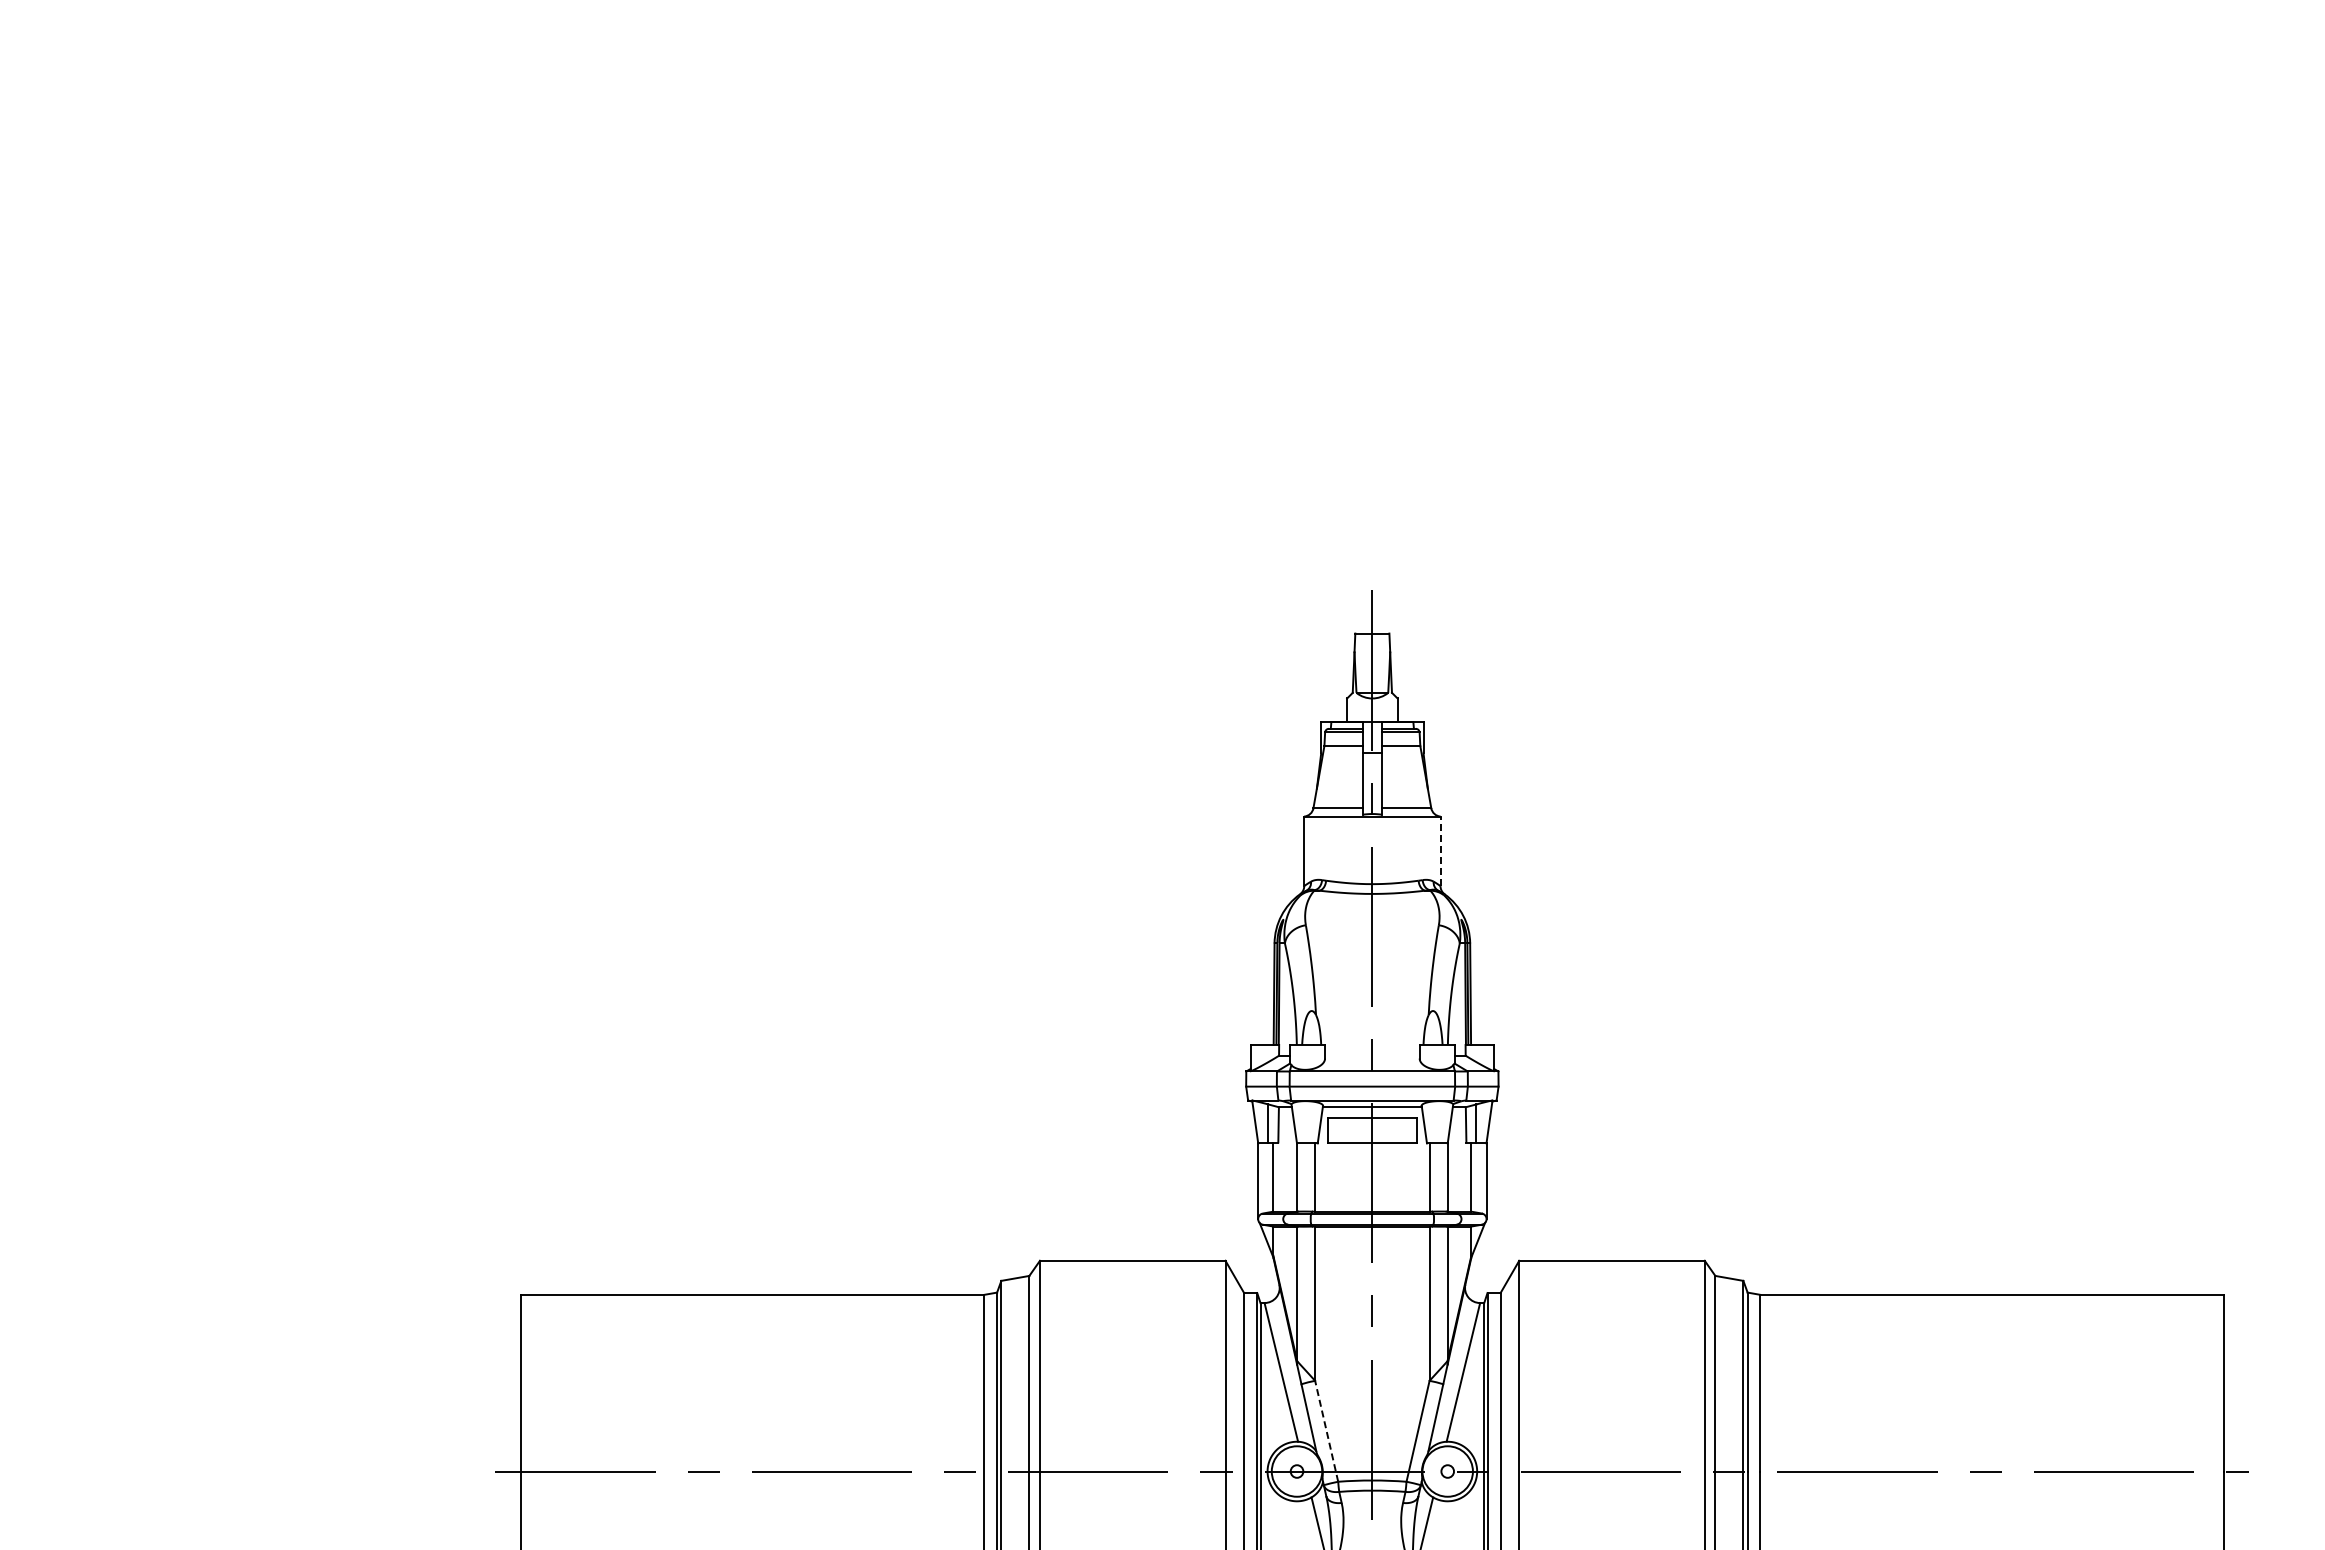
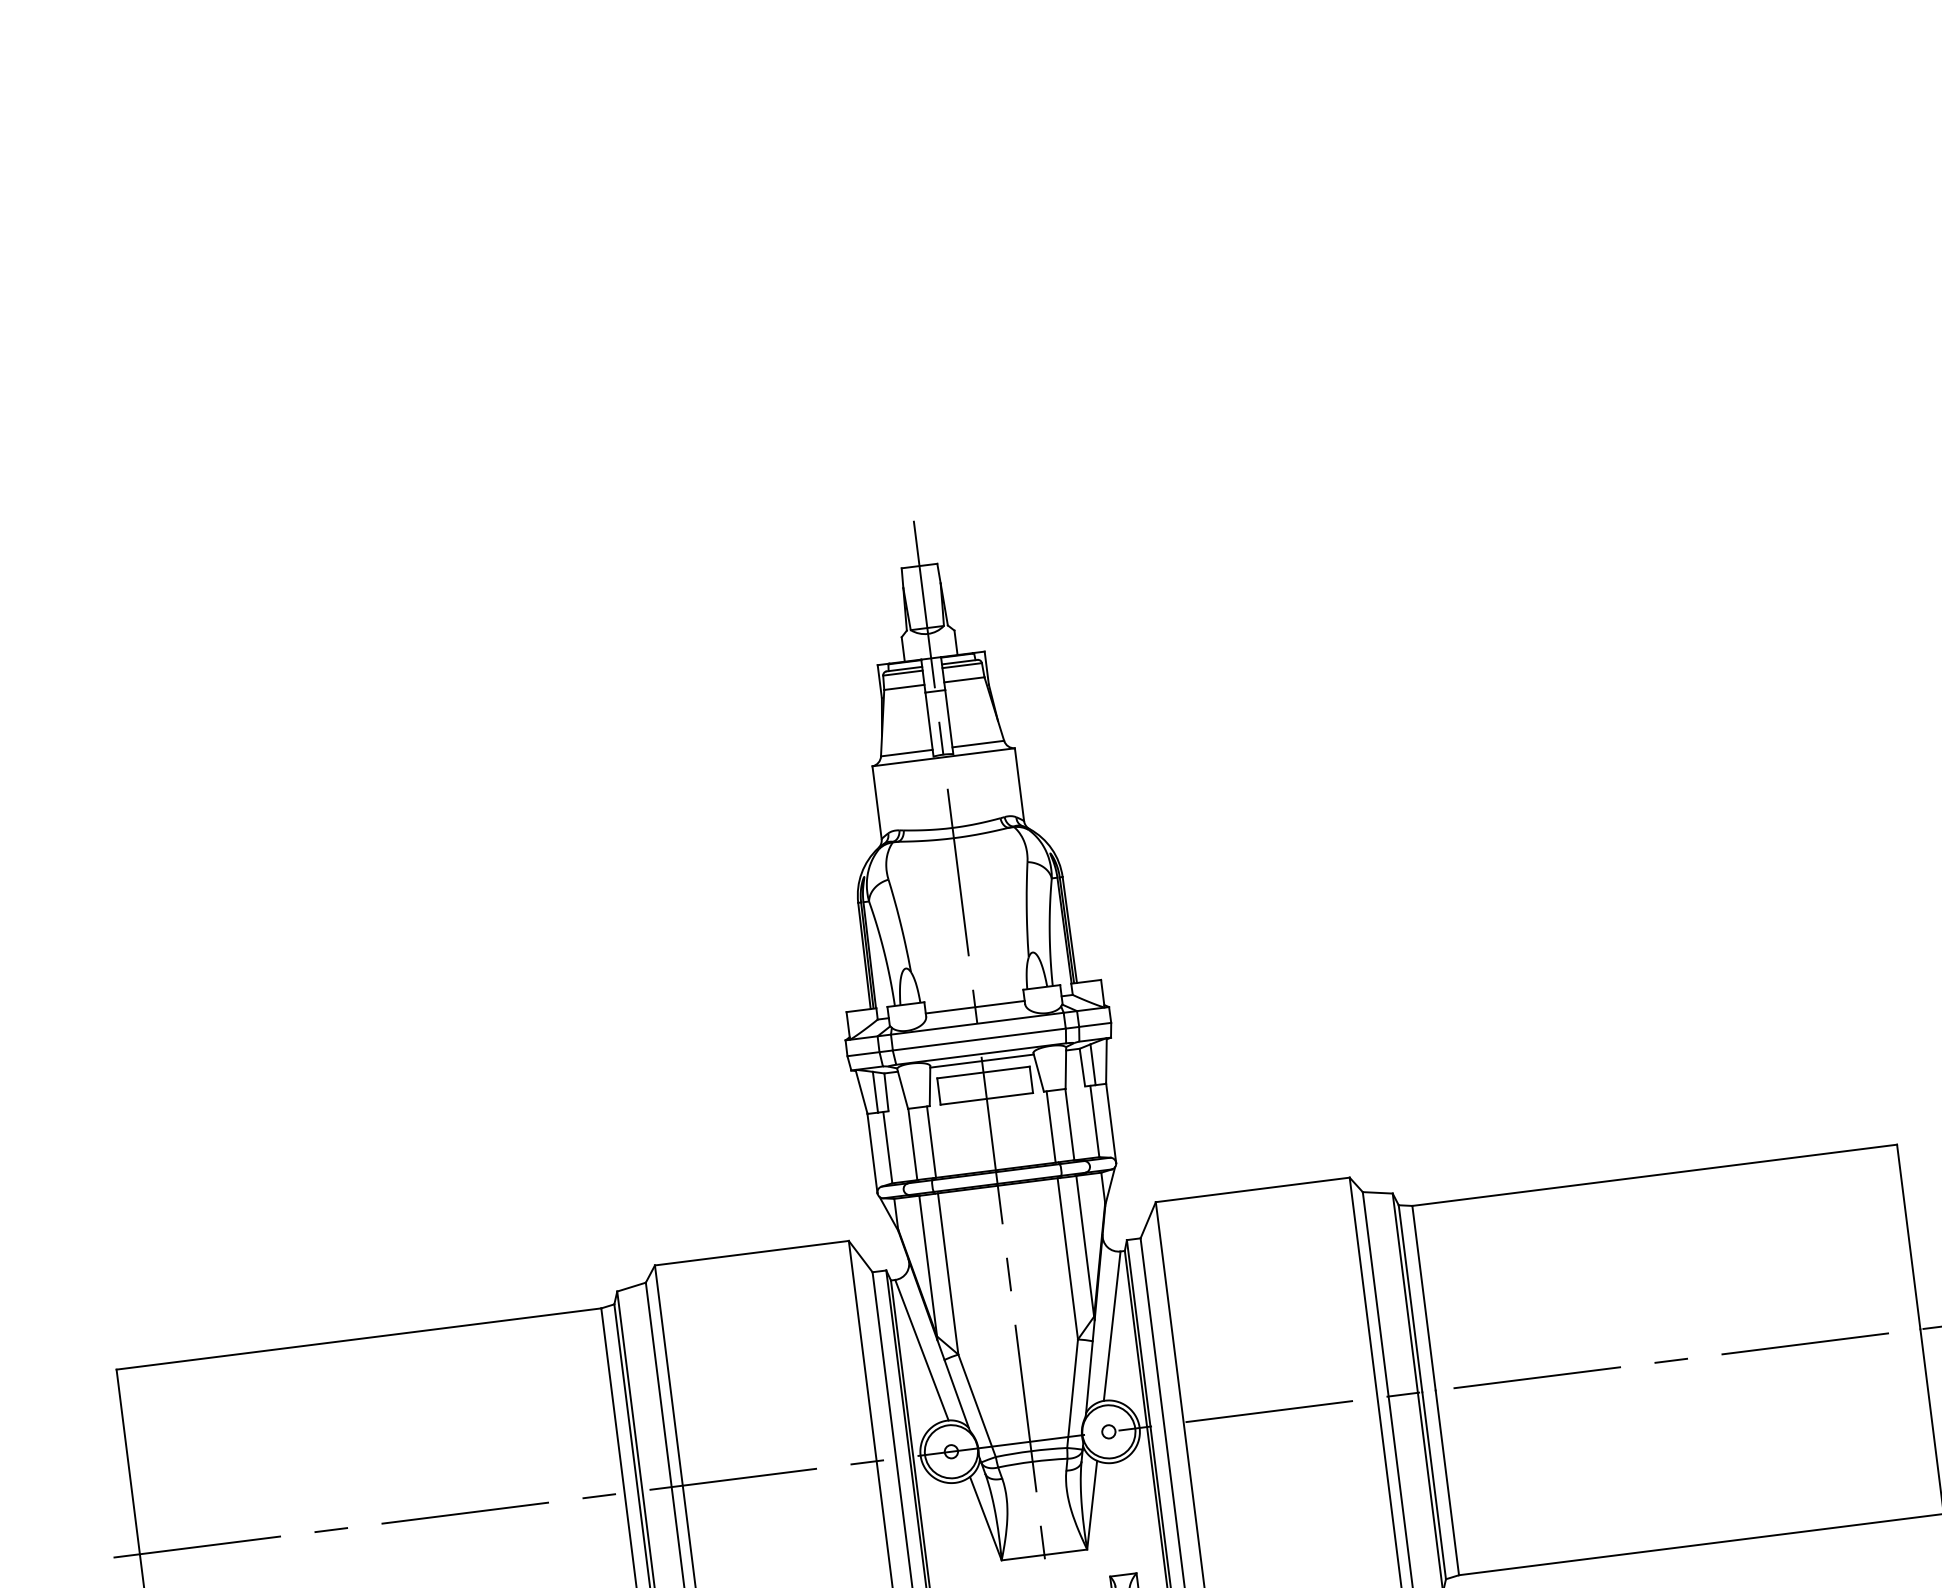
line: (1440, 851) -> (1019, 784), dashed -> solid
line: (1372, 1055) -> (975, 1007), added
line: (1326, 1431) -> (976, 1406), dashed -> solid

